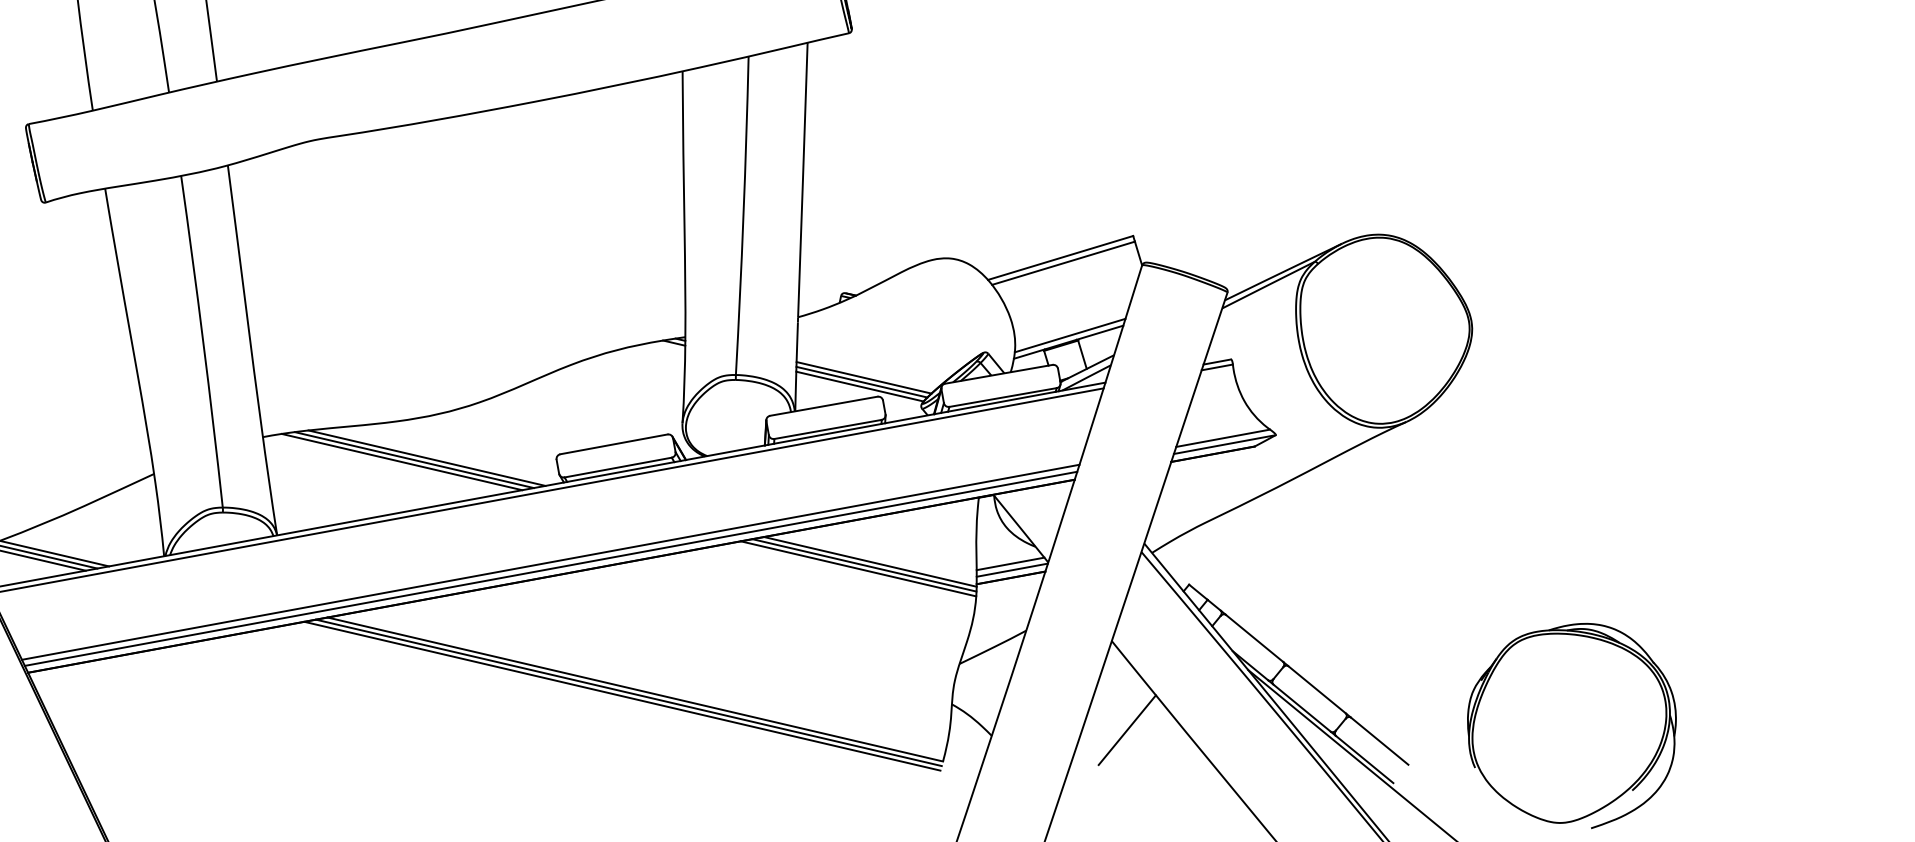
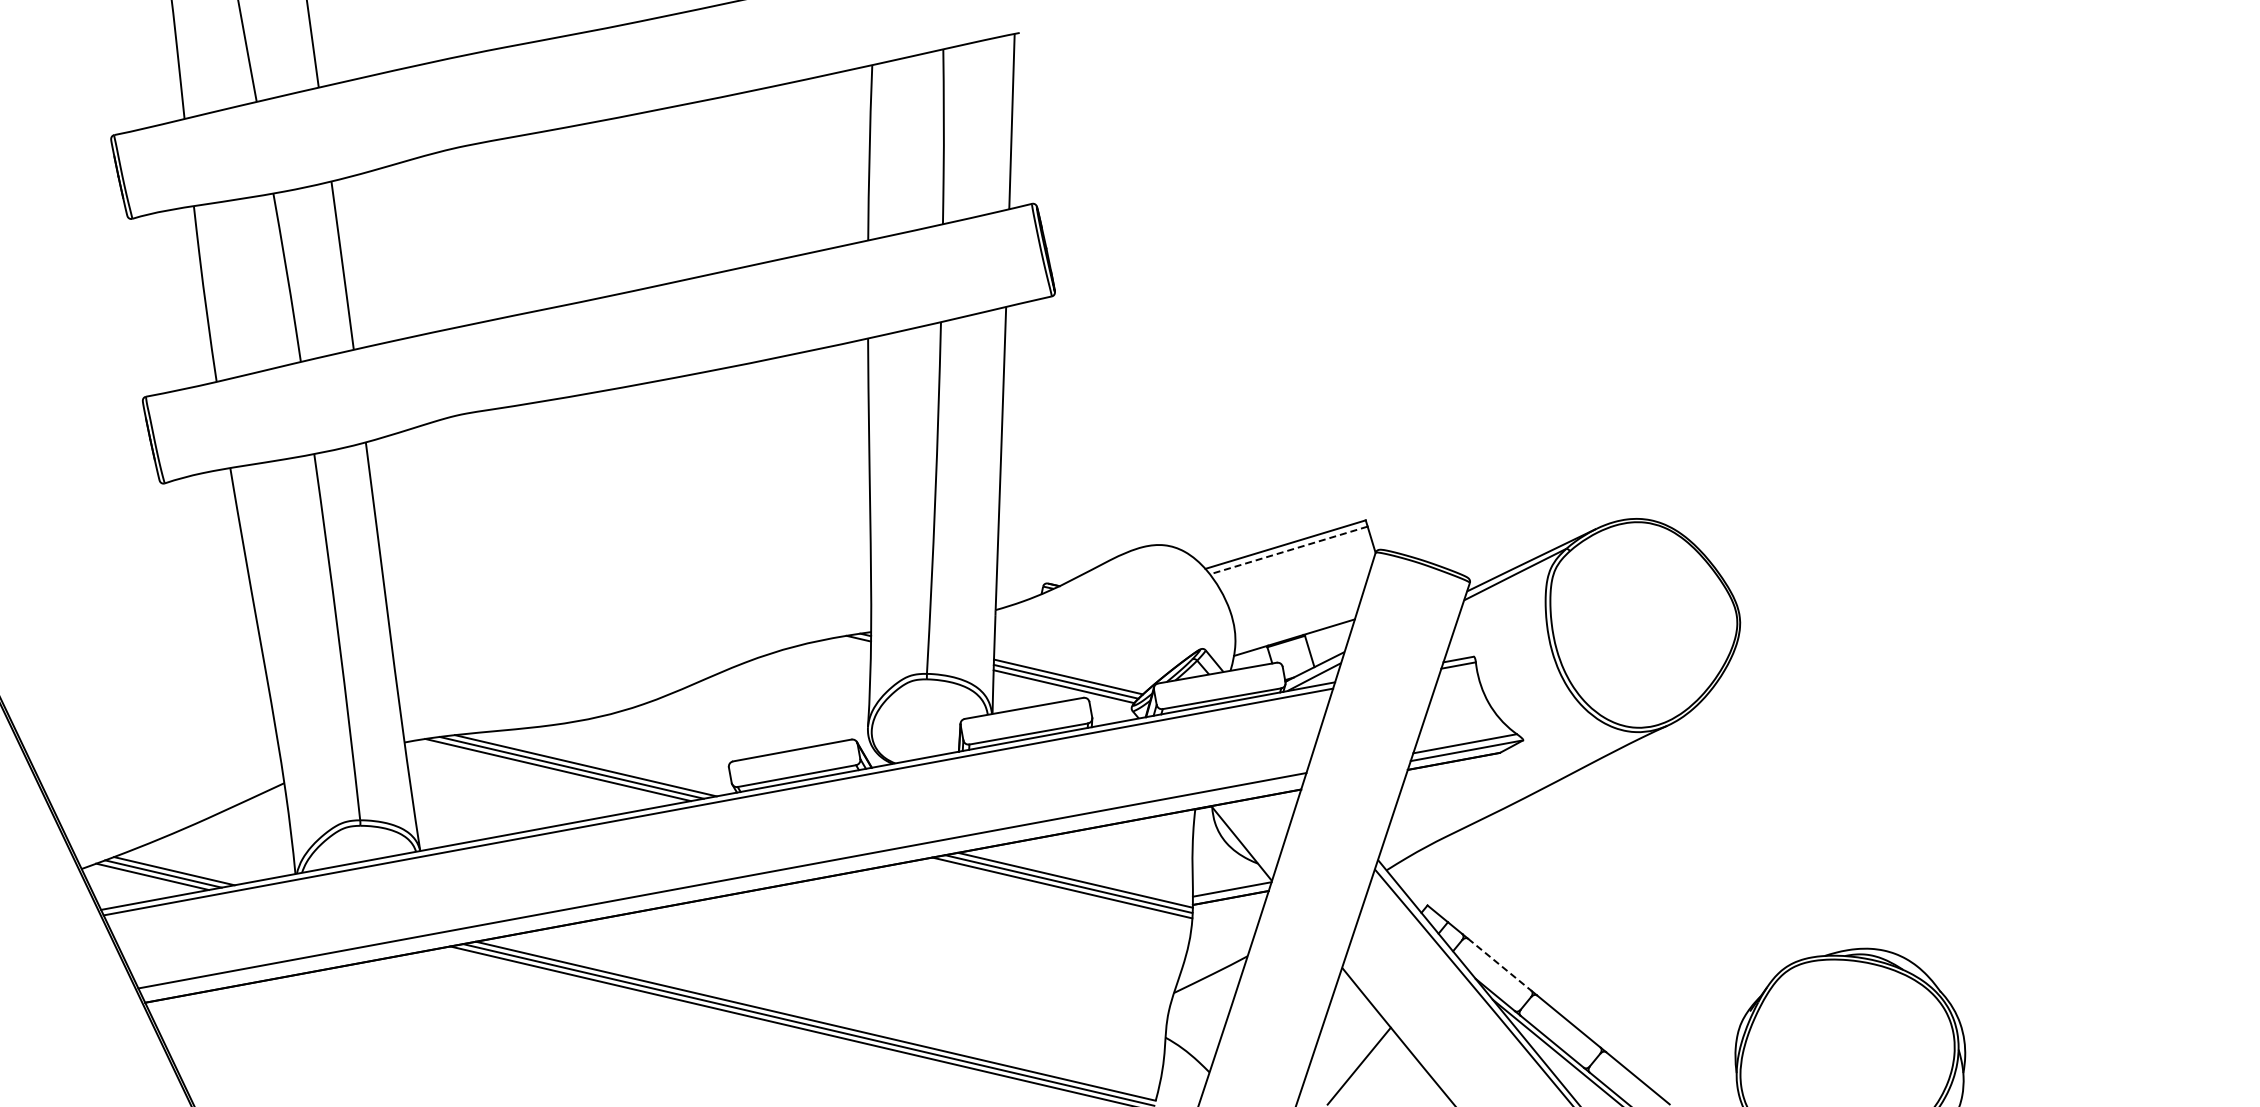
line: (1063, 263) -> (1288, 550), solid -> dashed
line: (1070, 334) -> (1296, 629), removed
line: (1009, 563) -> (1229, 882), removed
line: (550, 568) -> (722, 887), removed
line: (1255, 639) -> (1500, 965), solid -> dashed

